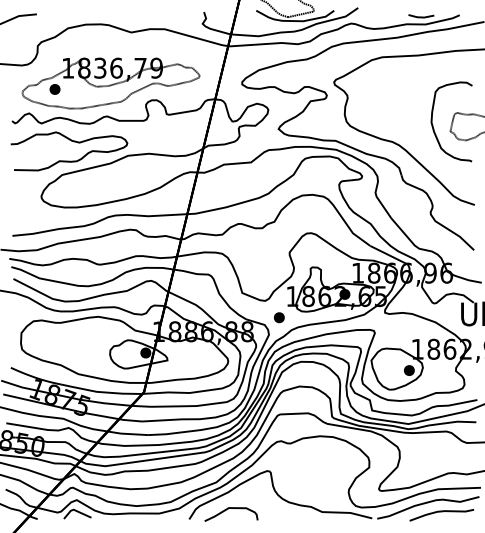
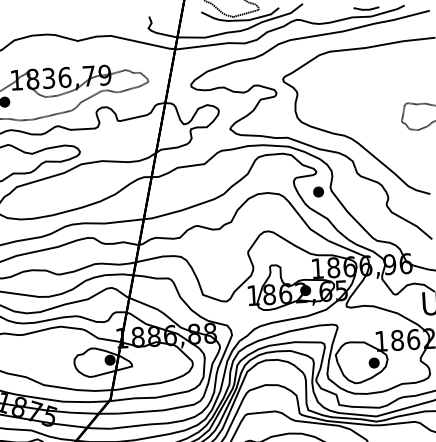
curve: (434, 128) -> (385, 119), removed
part: (279, 317) -> (318, 191), moved

